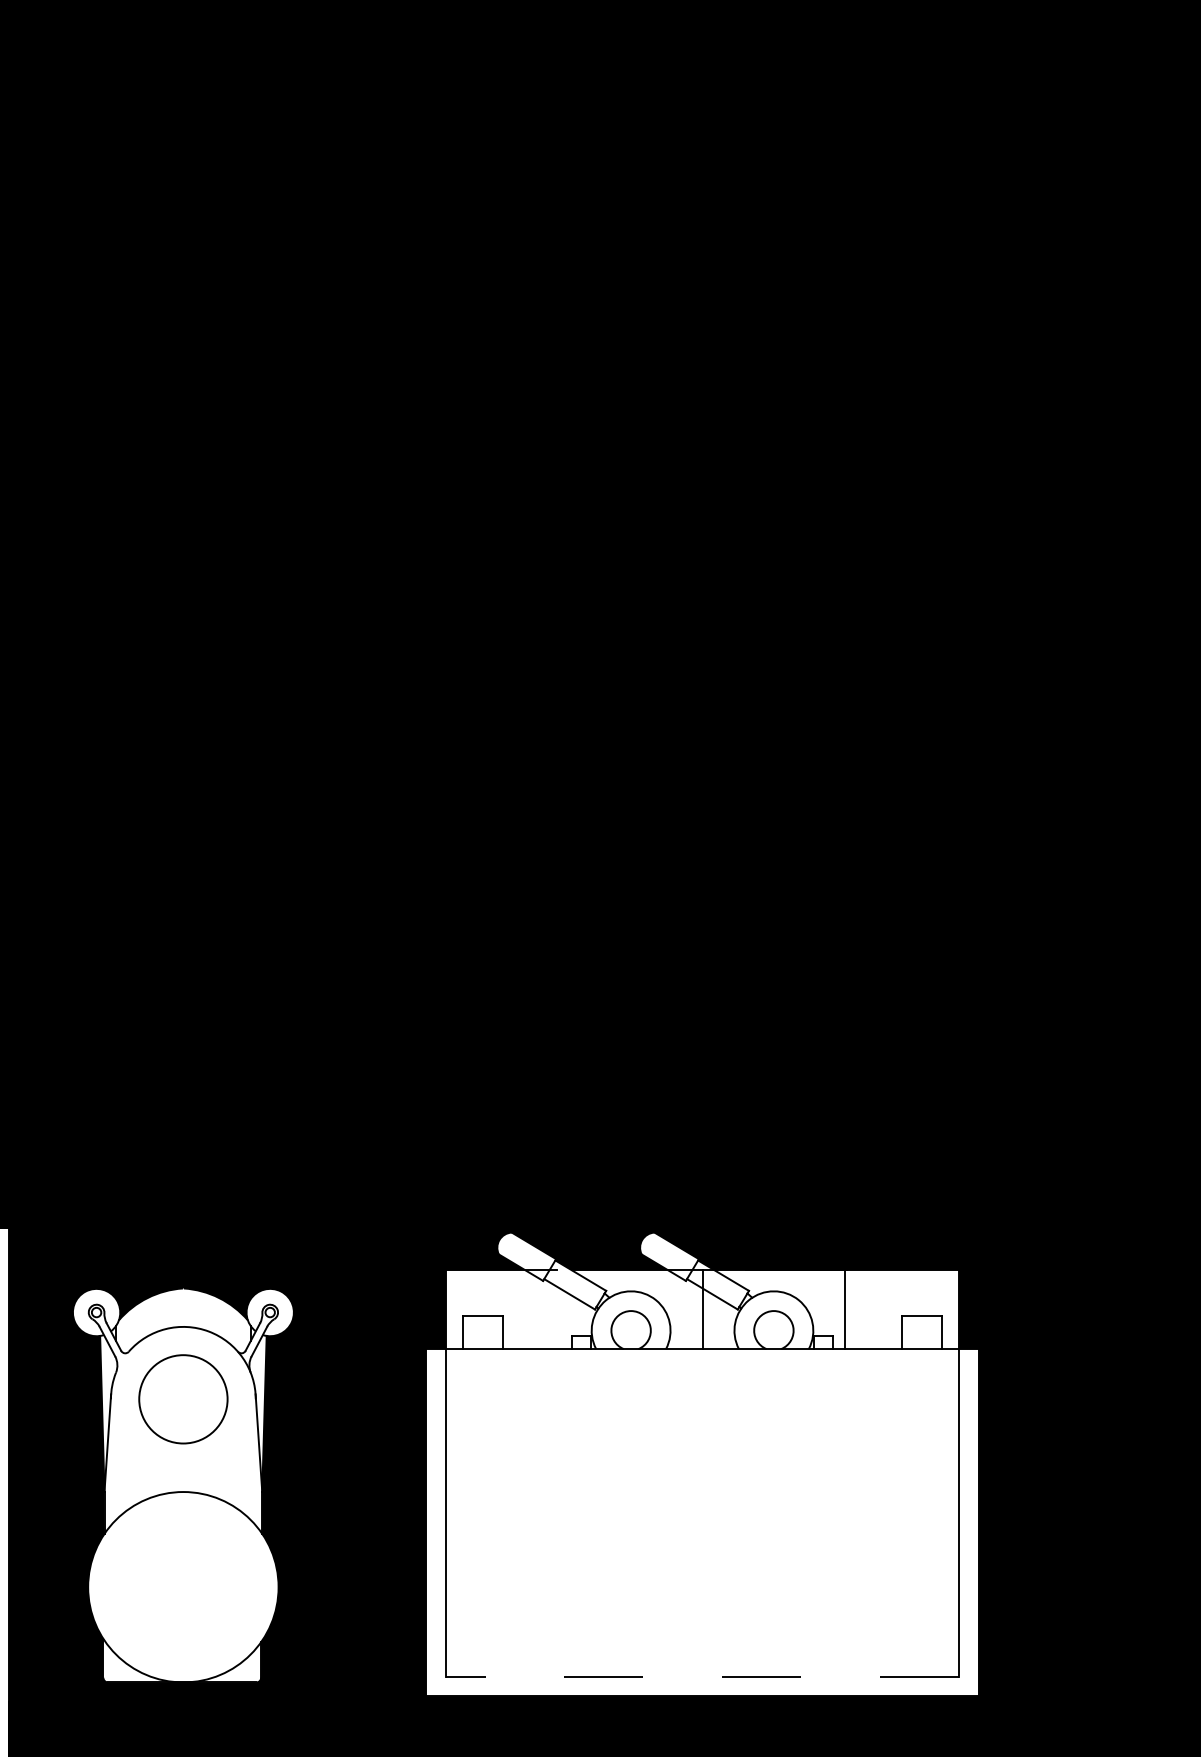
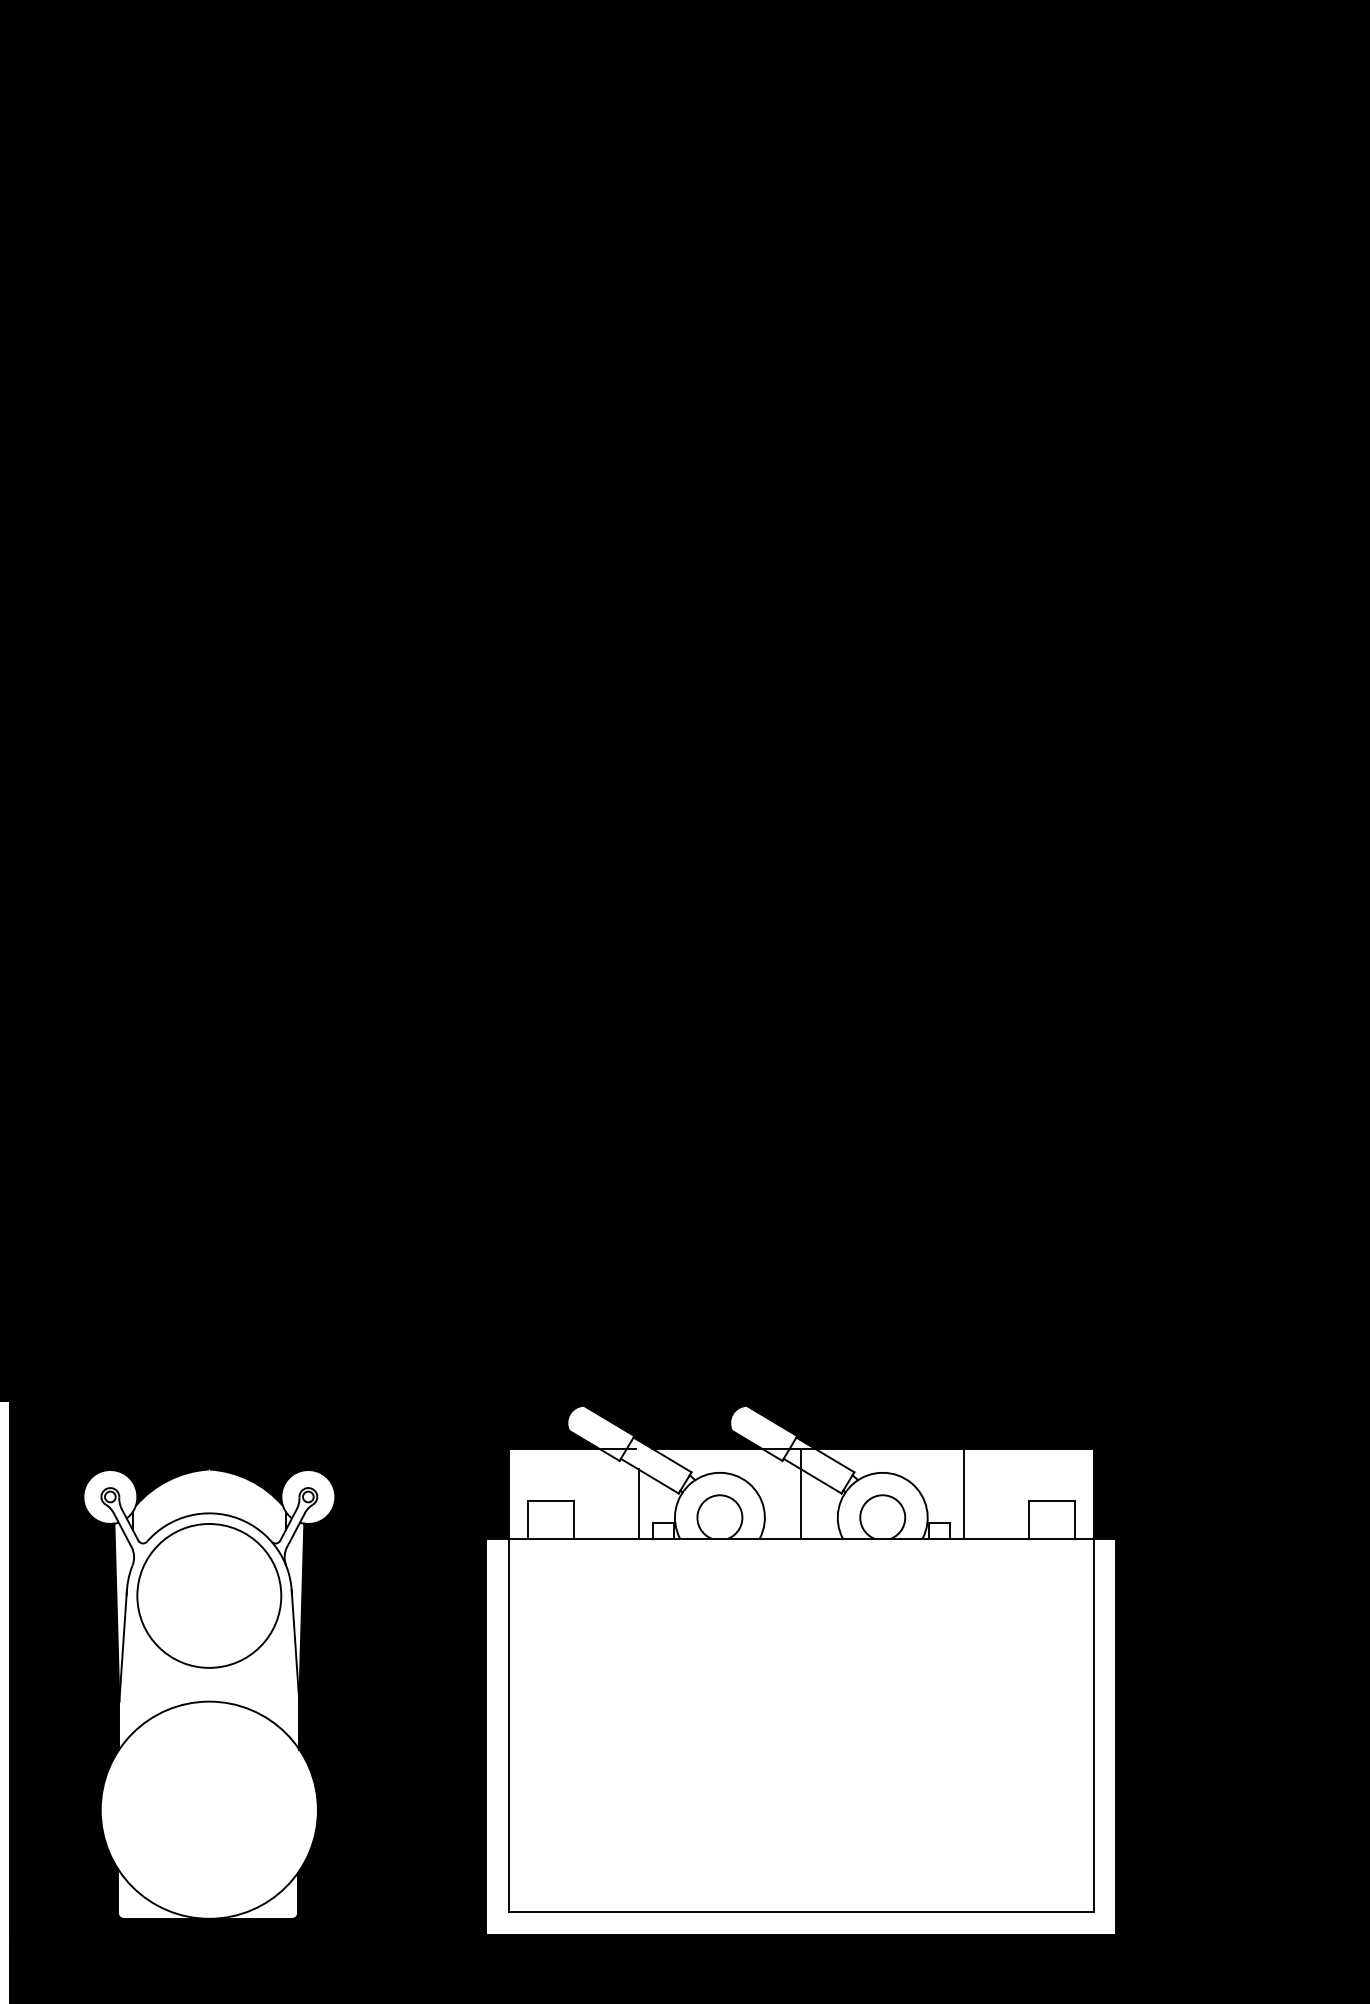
line: (559, 1318) -> (638, 1503), added
circle: (183, 1398) -> (209, 1595), size x1.43
line: (701, 1676) -> (800, 1912), dashed -> solid

